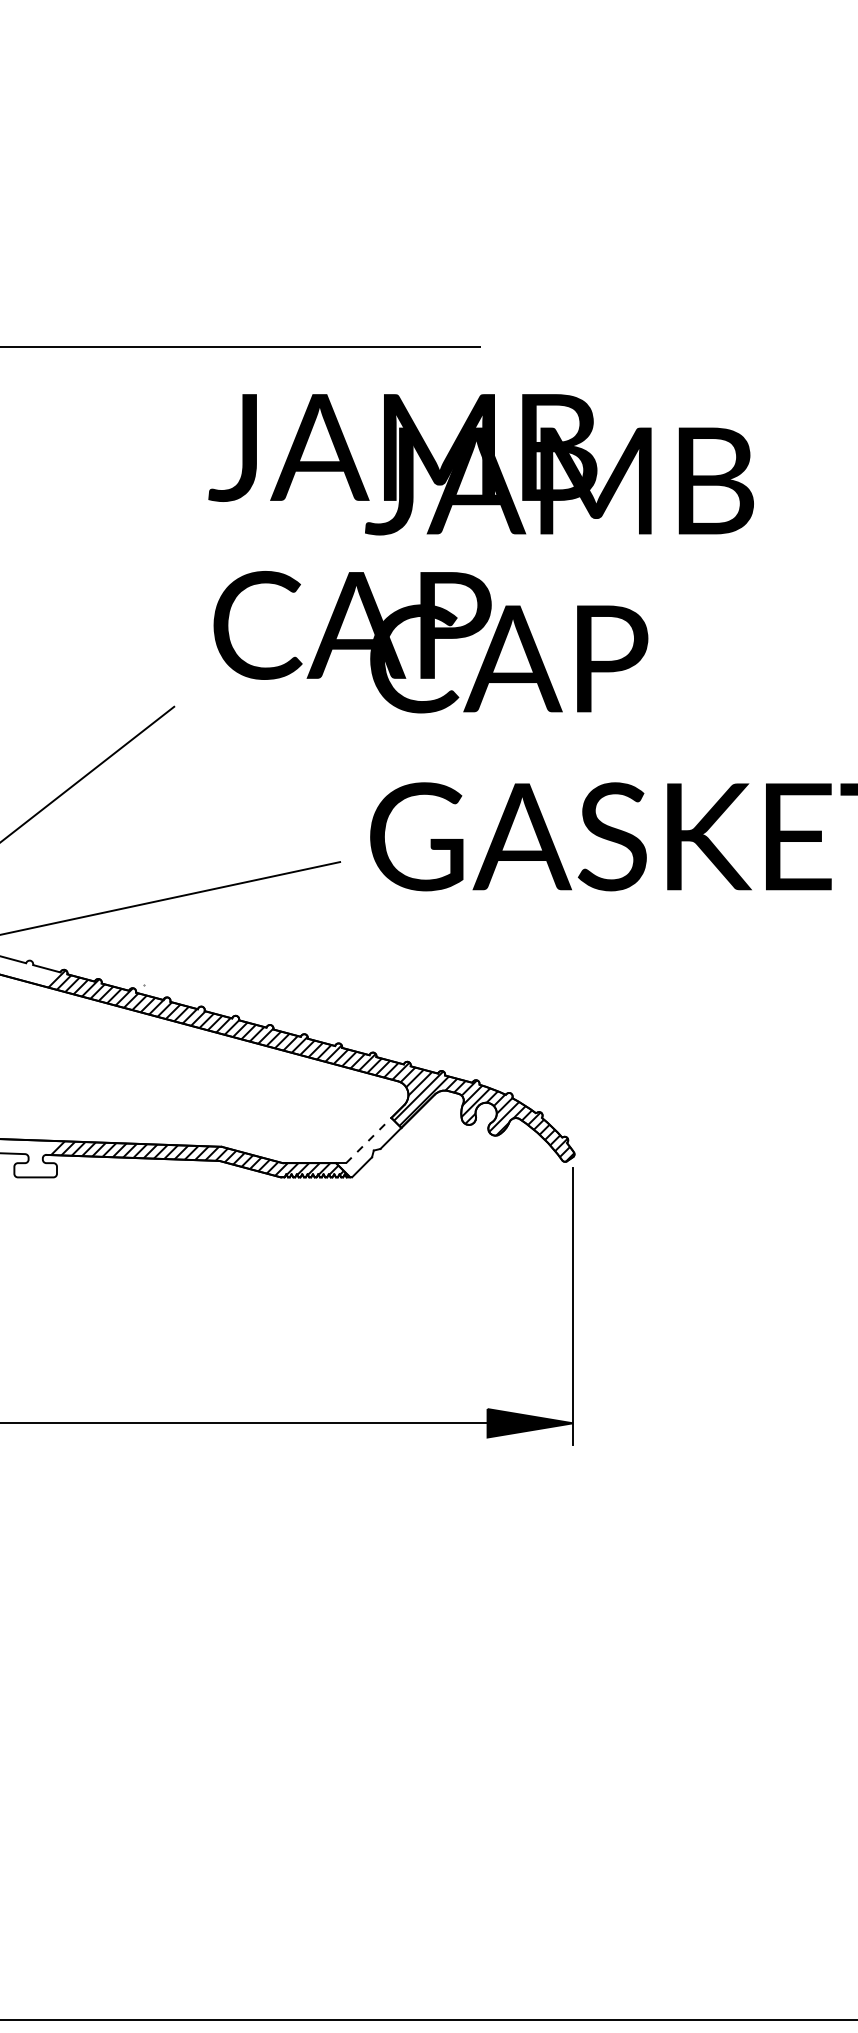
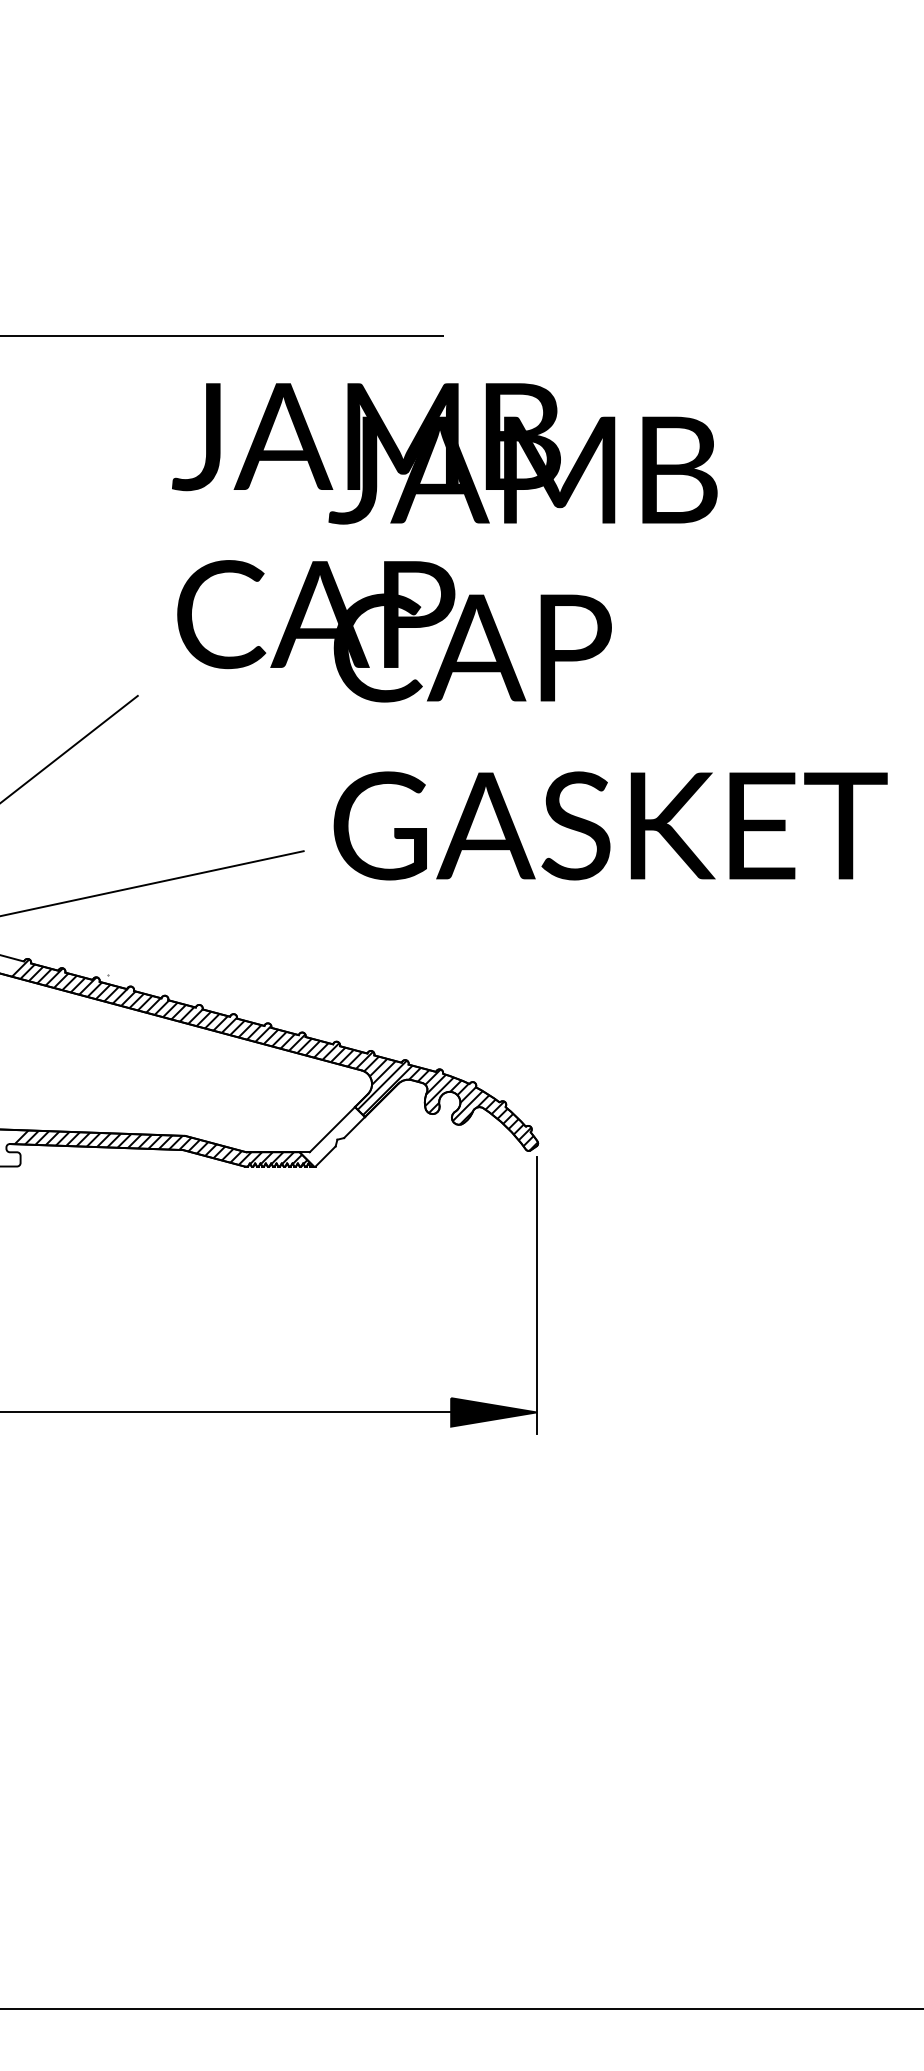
line: (368, 1140) -> (332, 1129), dashed -> solid

